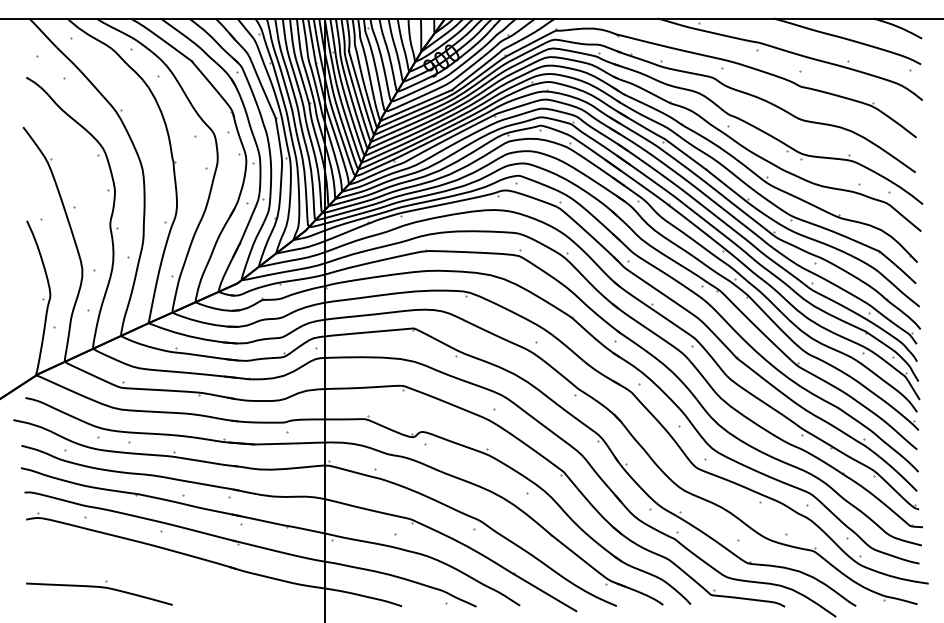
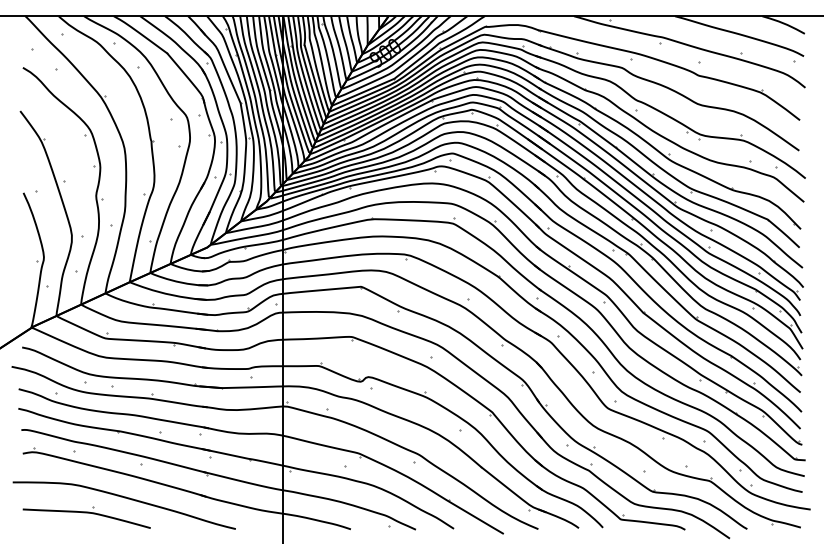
curve: (145, 571) -> (126, 498), added

